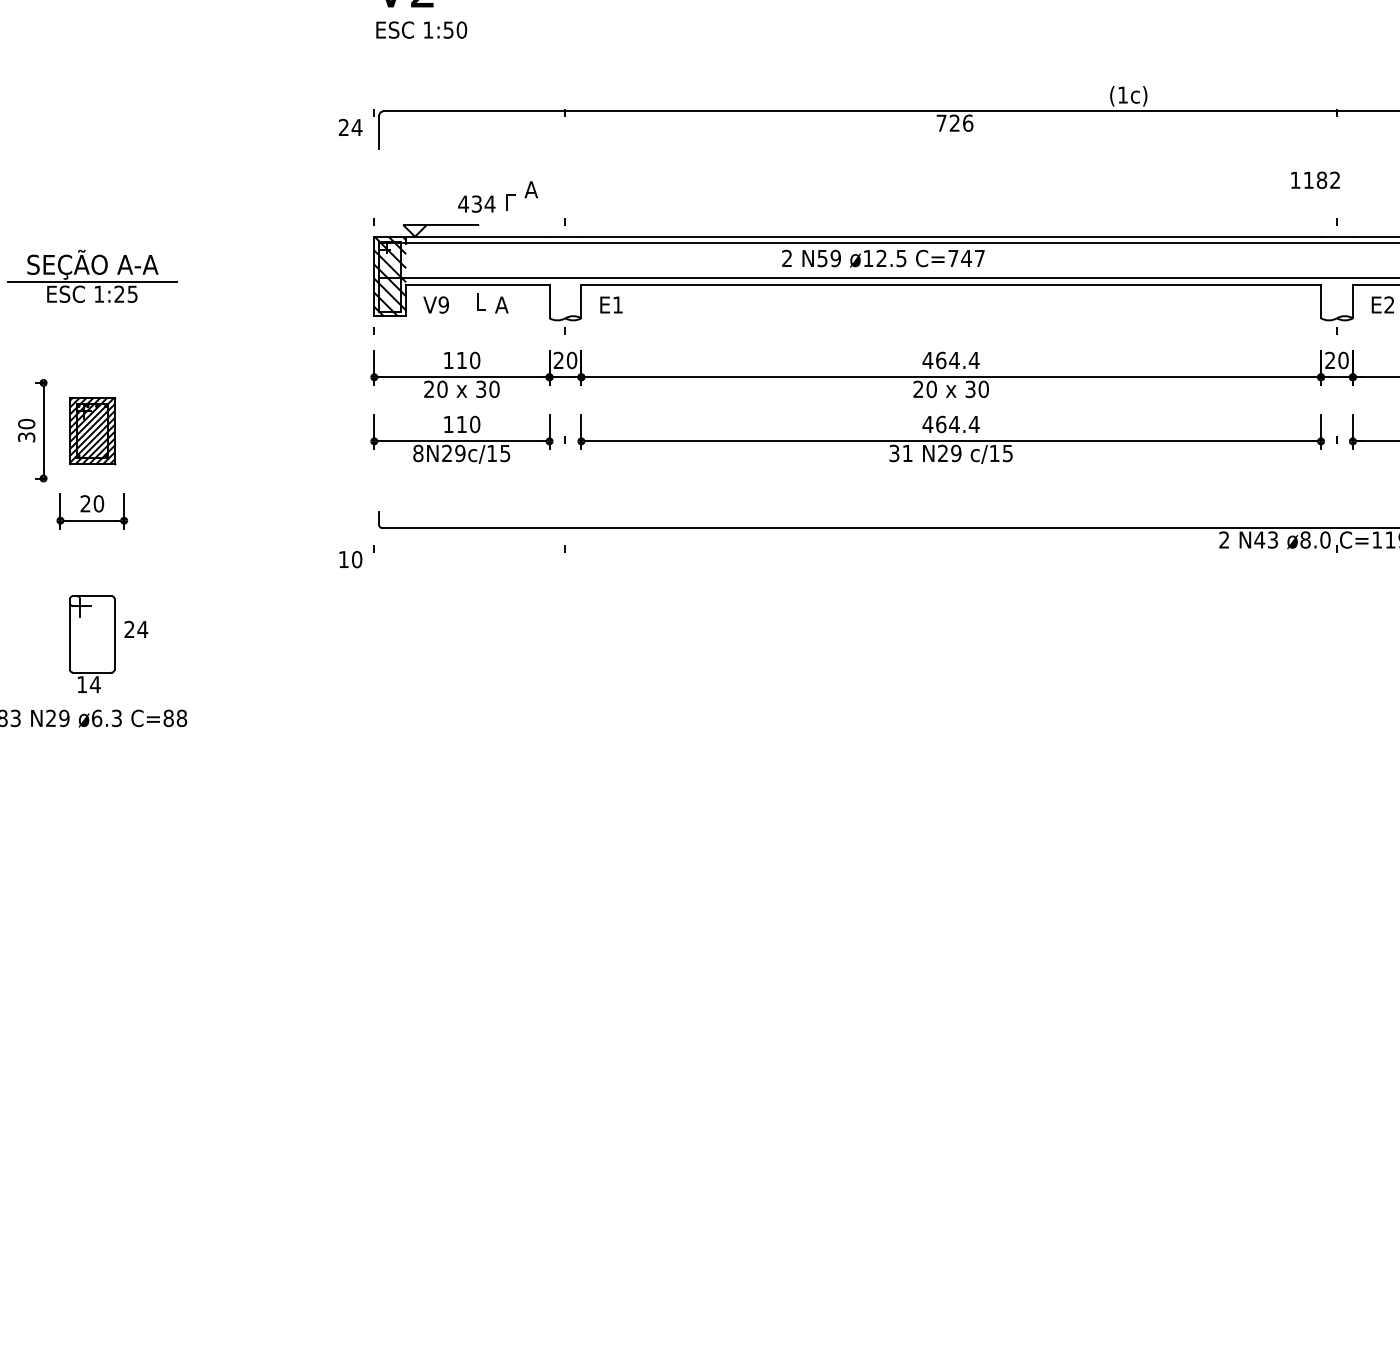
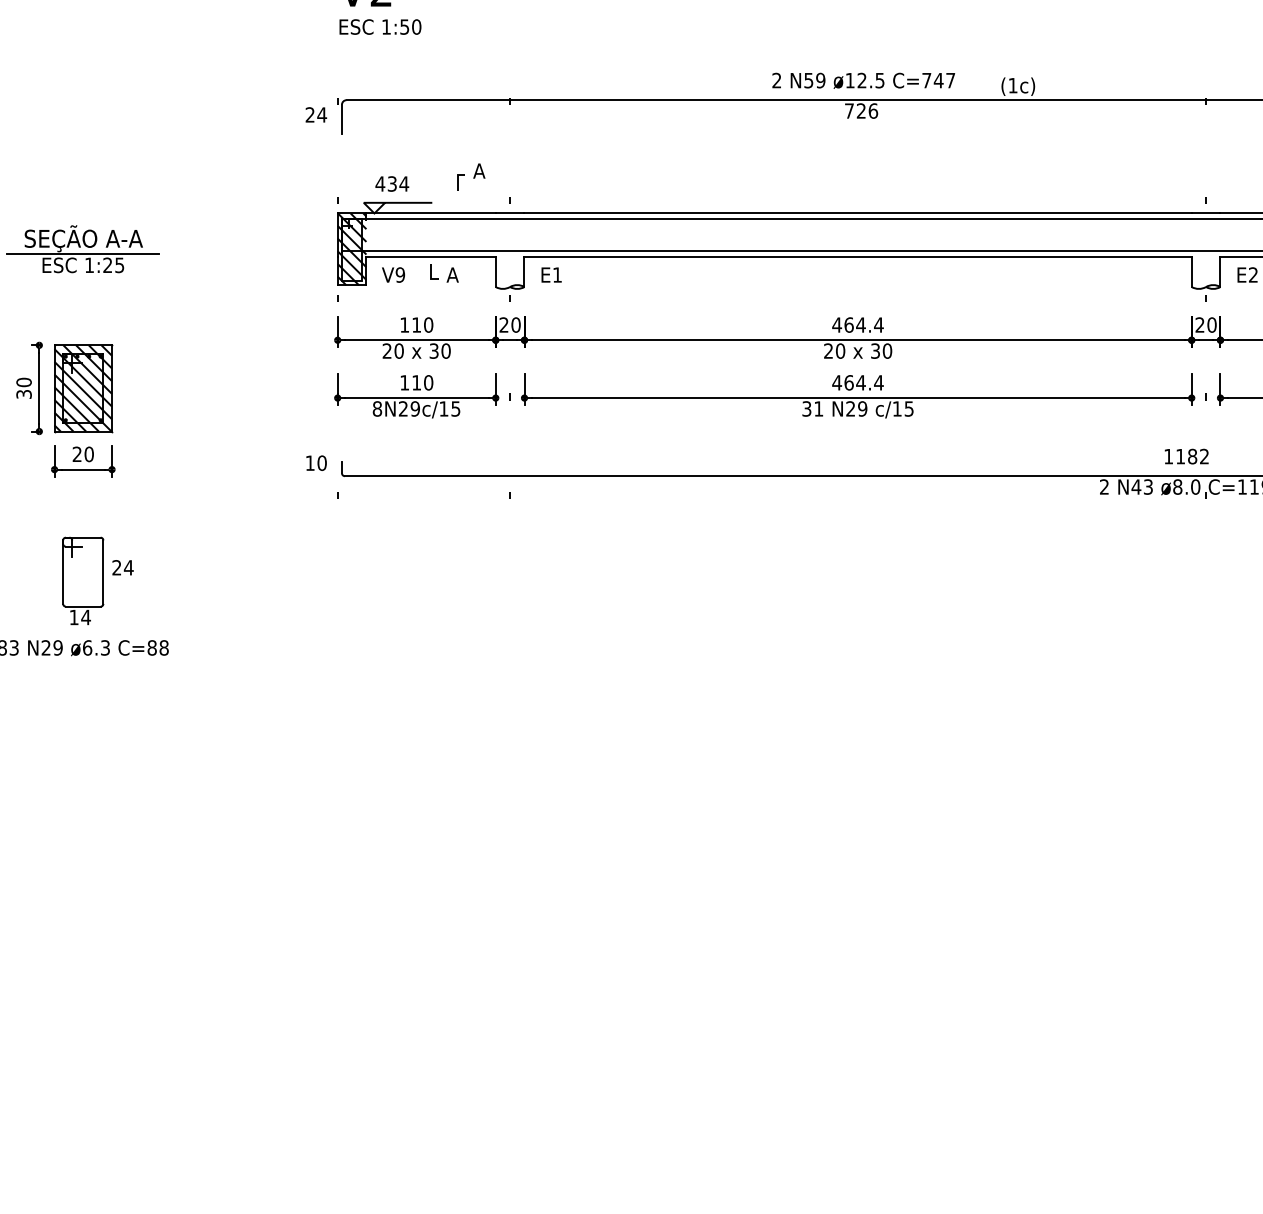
text: (1315, 179) -> (1186, 455), moved
text: (476, 203) -> (391, 183), moved
text: (883, 258) -> (863, 80), moved
part: (92, 431) -> (83, 389), size x1.43
text: (350, 559) -> (316, 463), moved

